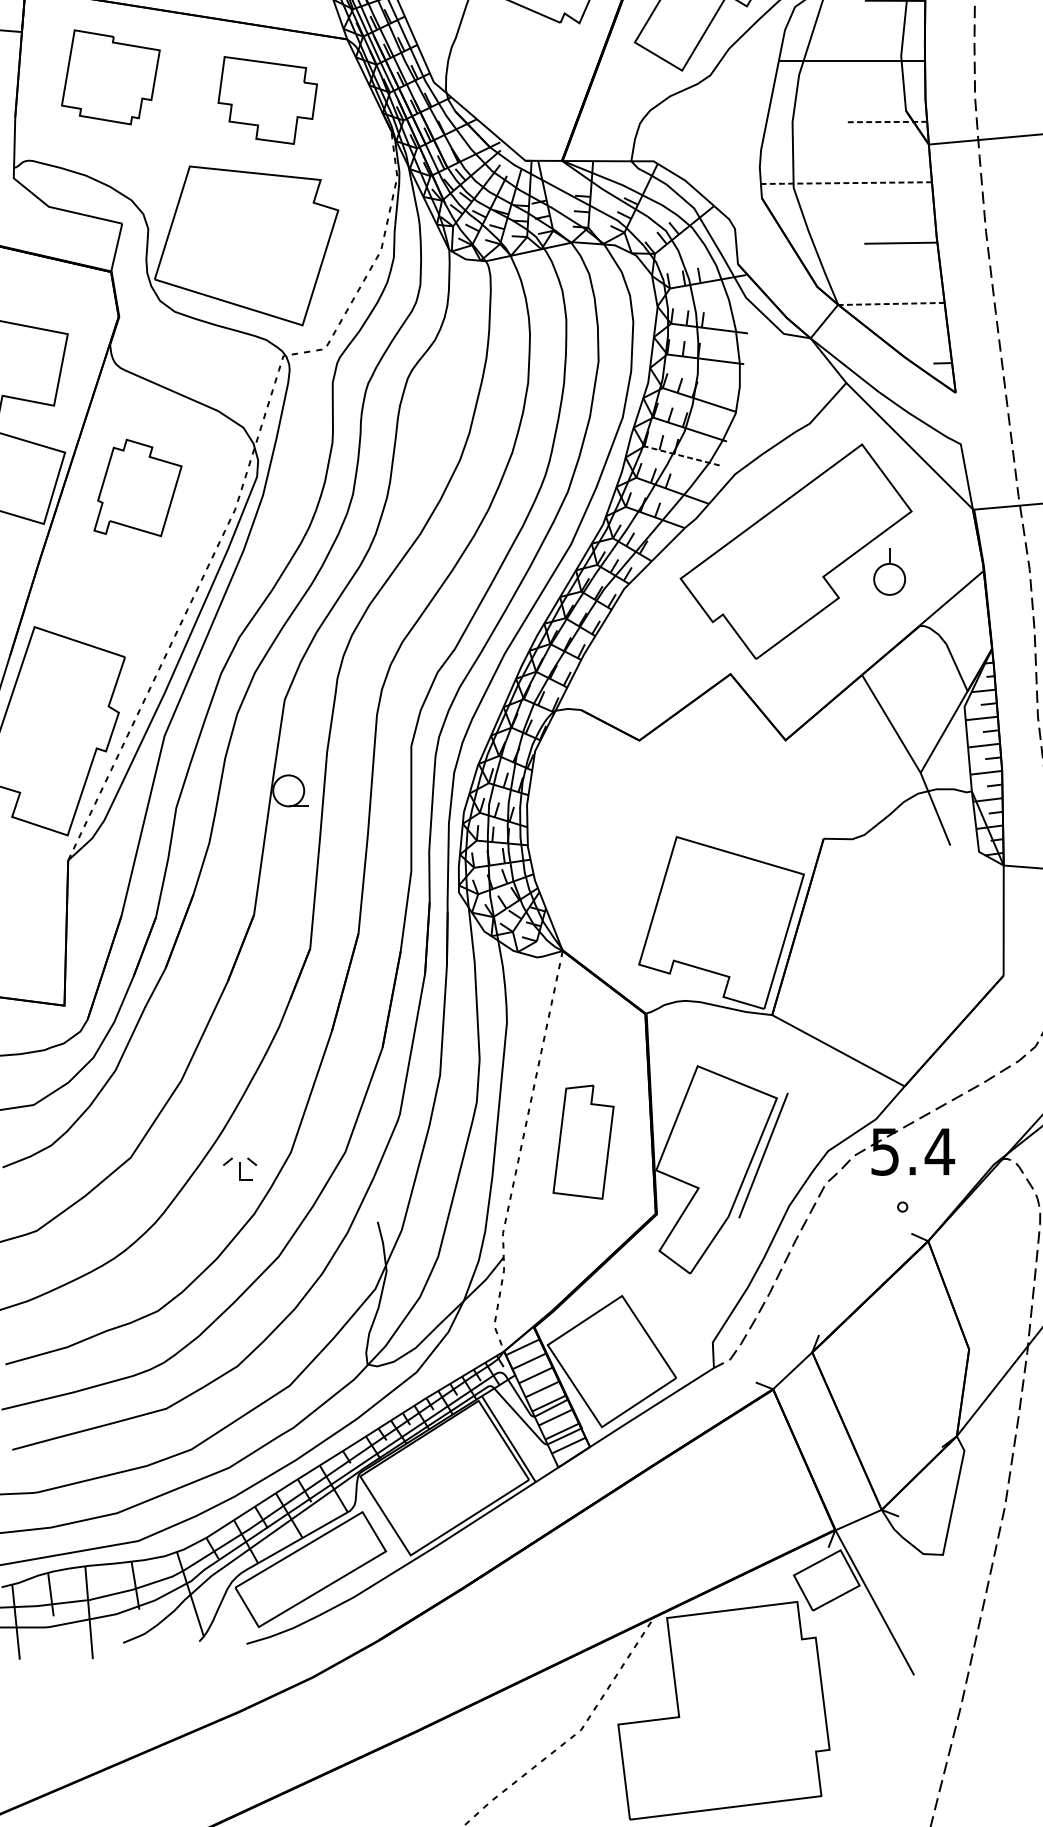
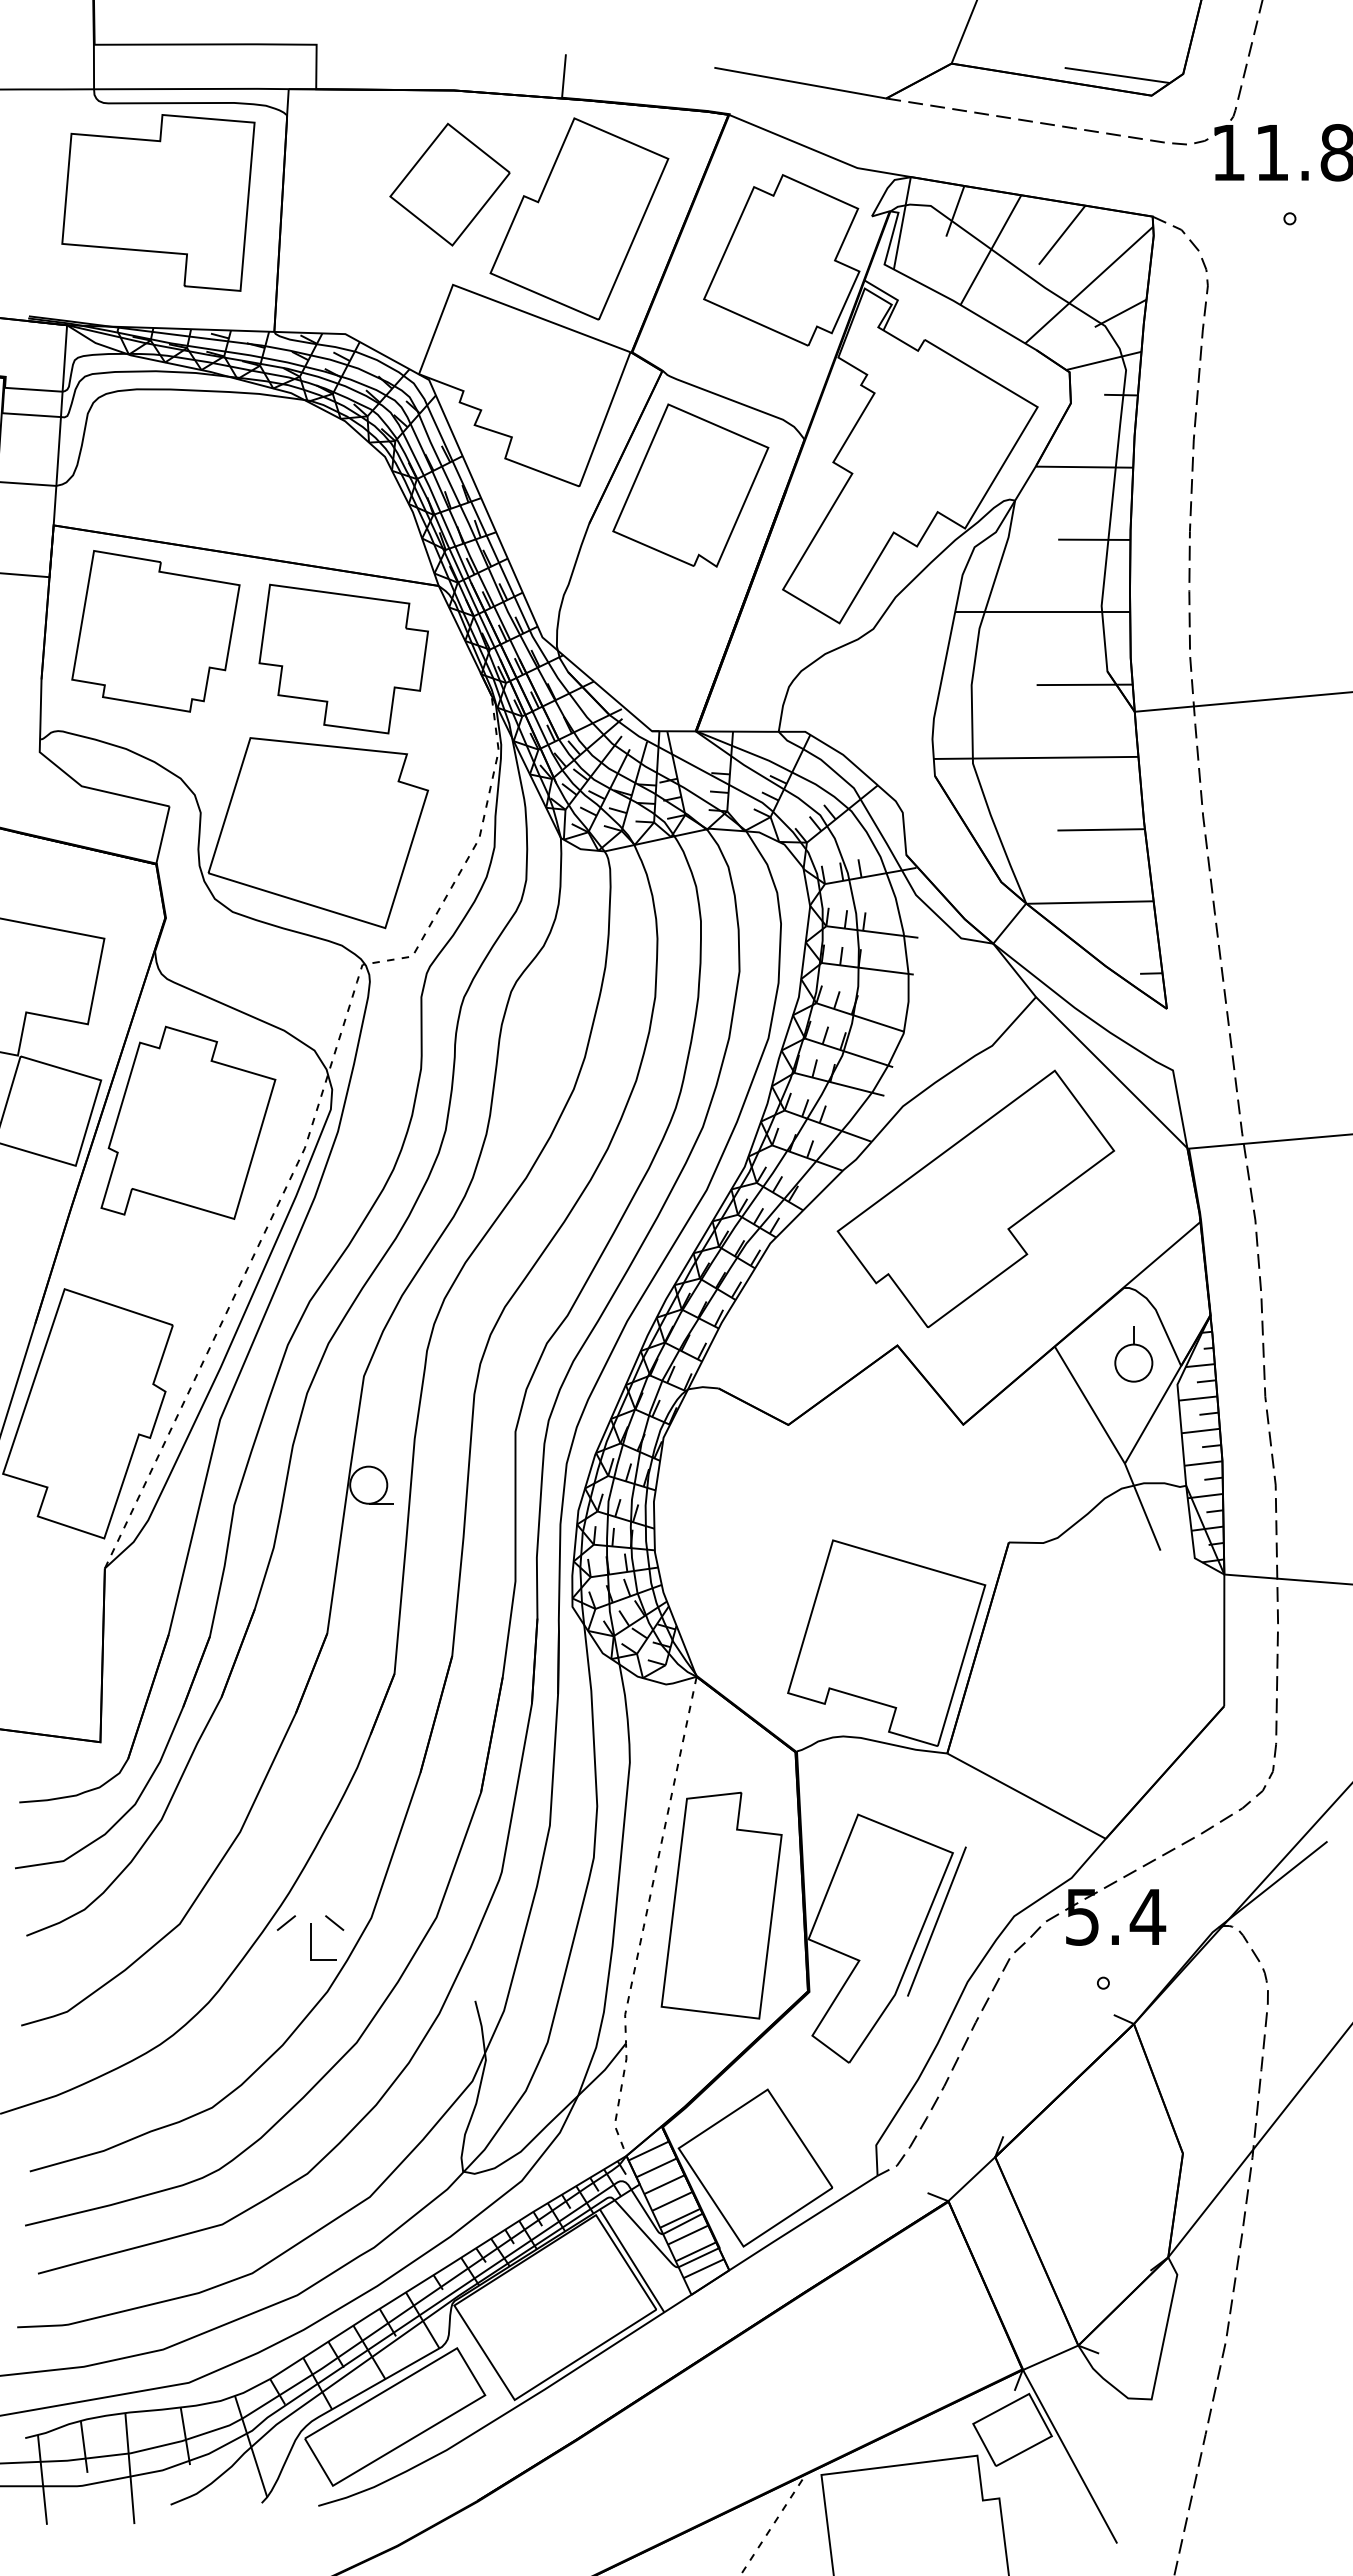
part: (110, 77) -> (155, 631), size x1.43
part: (267, 100) -> (343, 658), size x1.43
line: (886, 121) -> (1084, 684), dashed -> solid
line: (845, 182) -> (1035, 757), dashed -> solid
line: (891, 303) -> (1090, 902), dashed -> solid
line: (681, 456) -> (838, 1084), dashed -> solid
part: (138, 487) -> (188, 1122), size x1.67
part: (889, 572) -> (1133, 1354), moved
part: (583, 1142) -> (721, 1905), size x1.67
part: (240, 1168) -> (310, 1937), size x1.67

